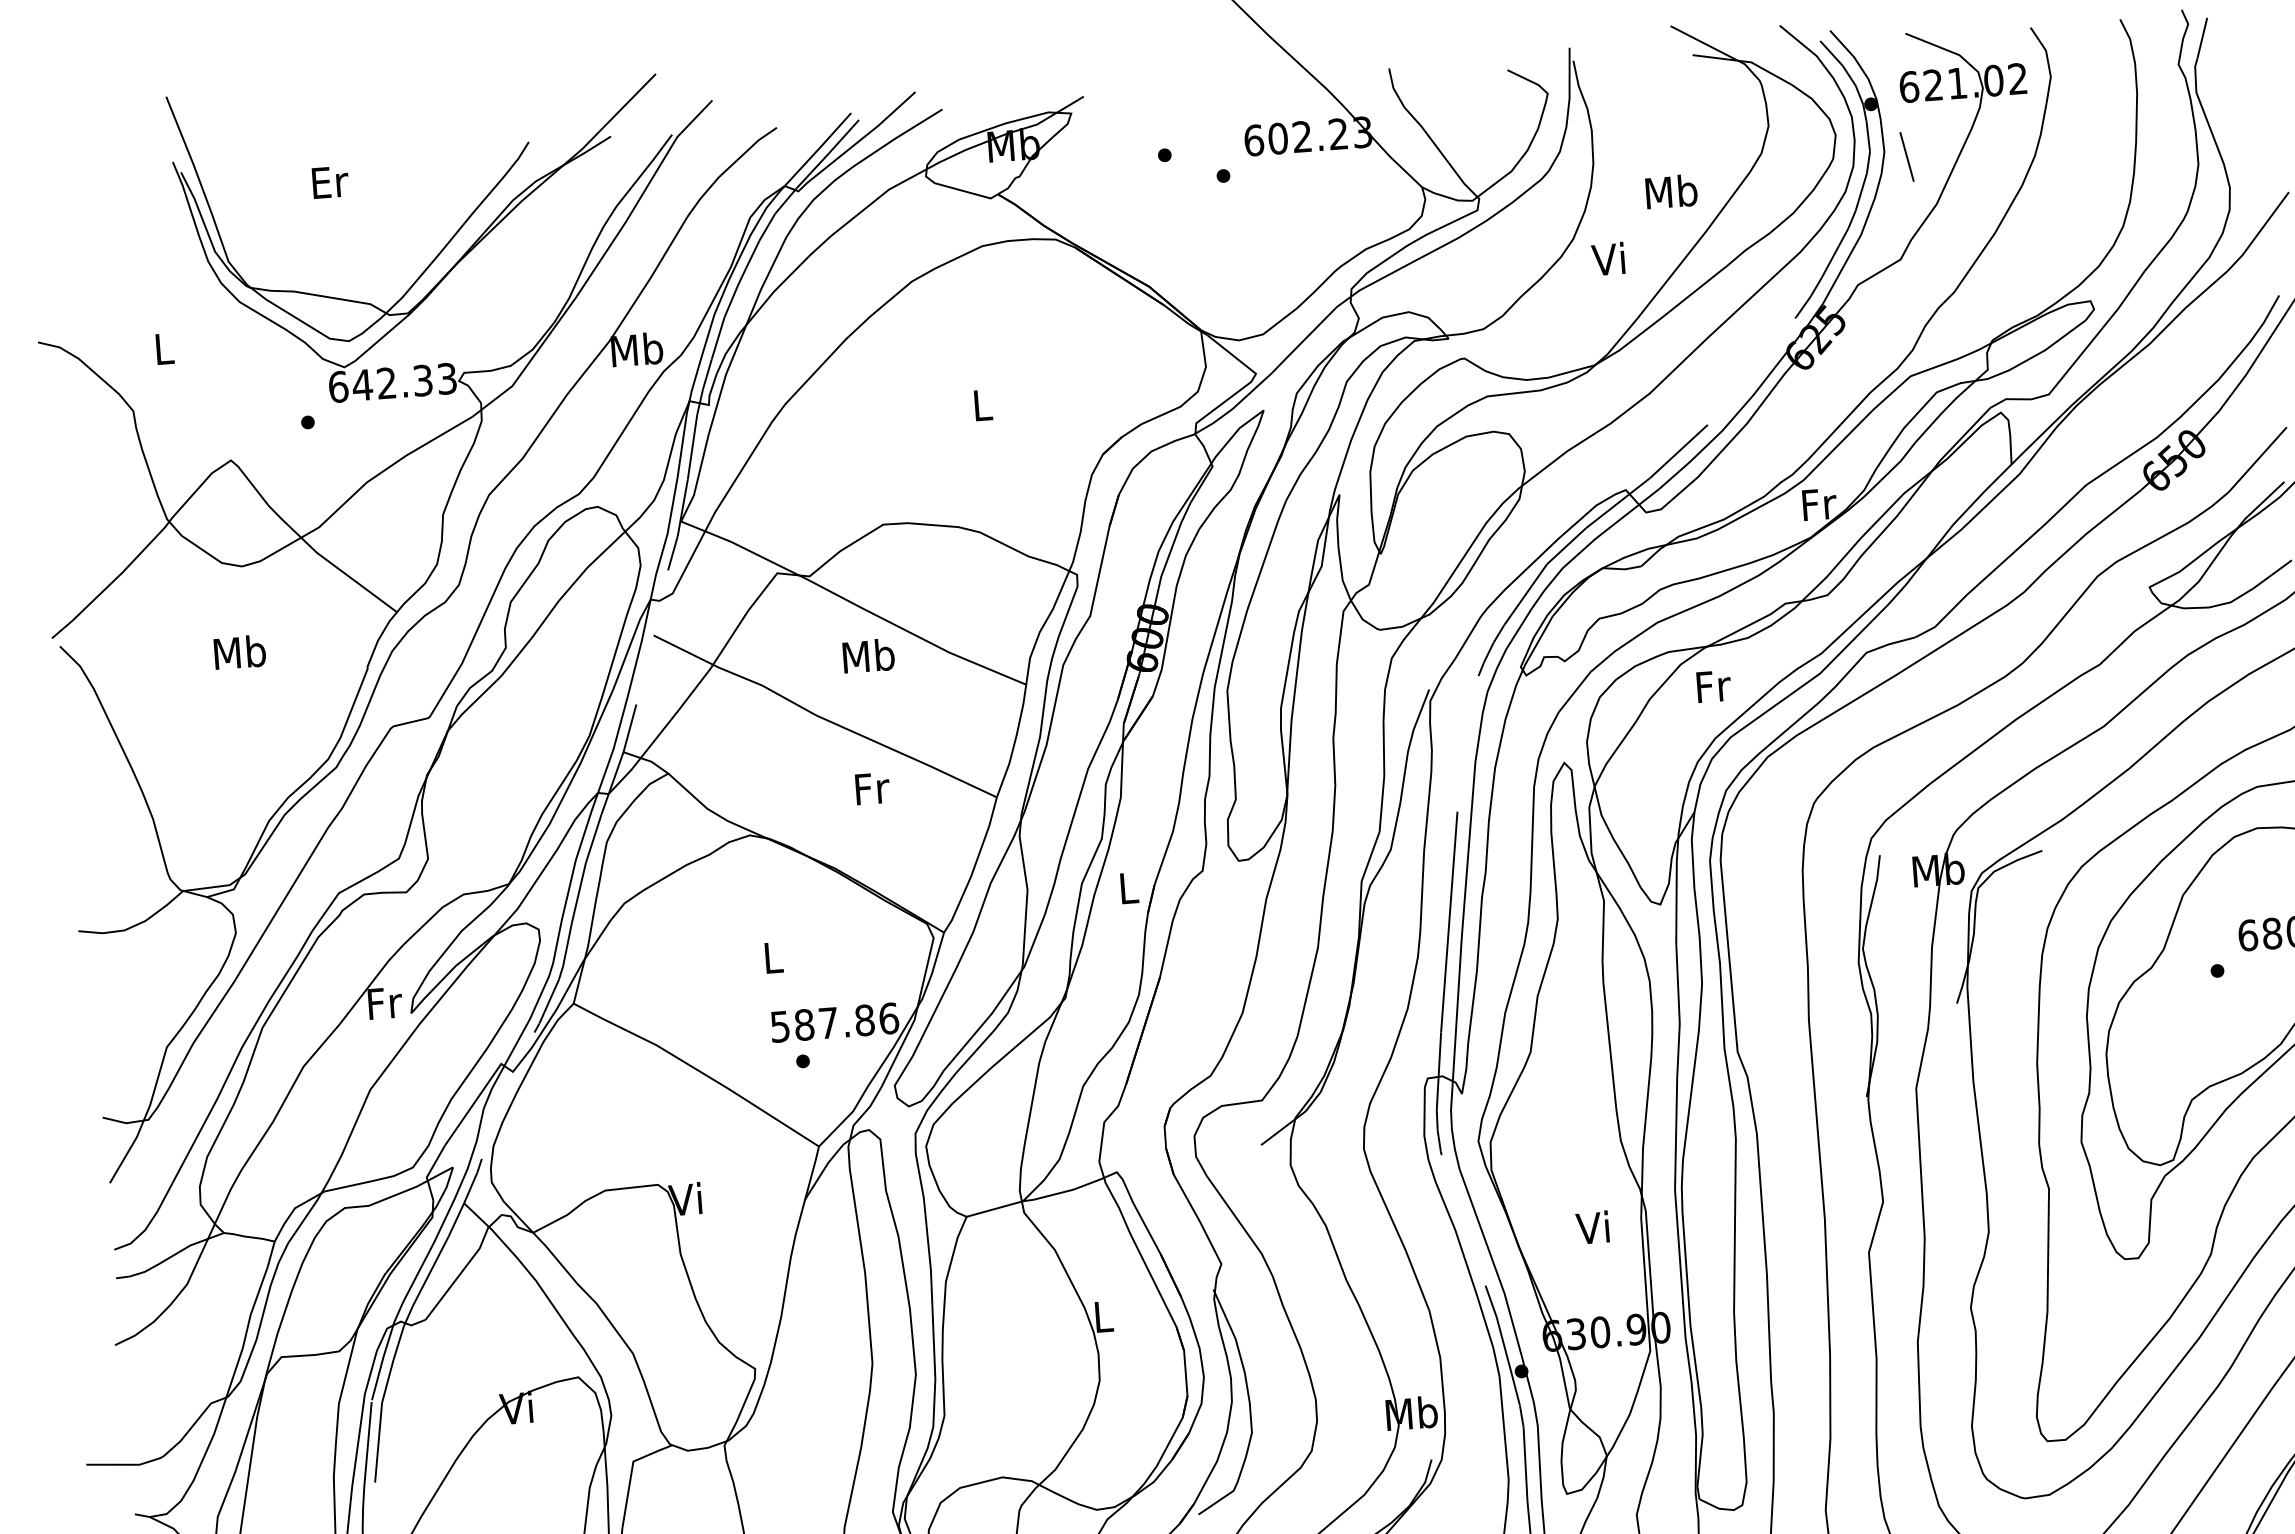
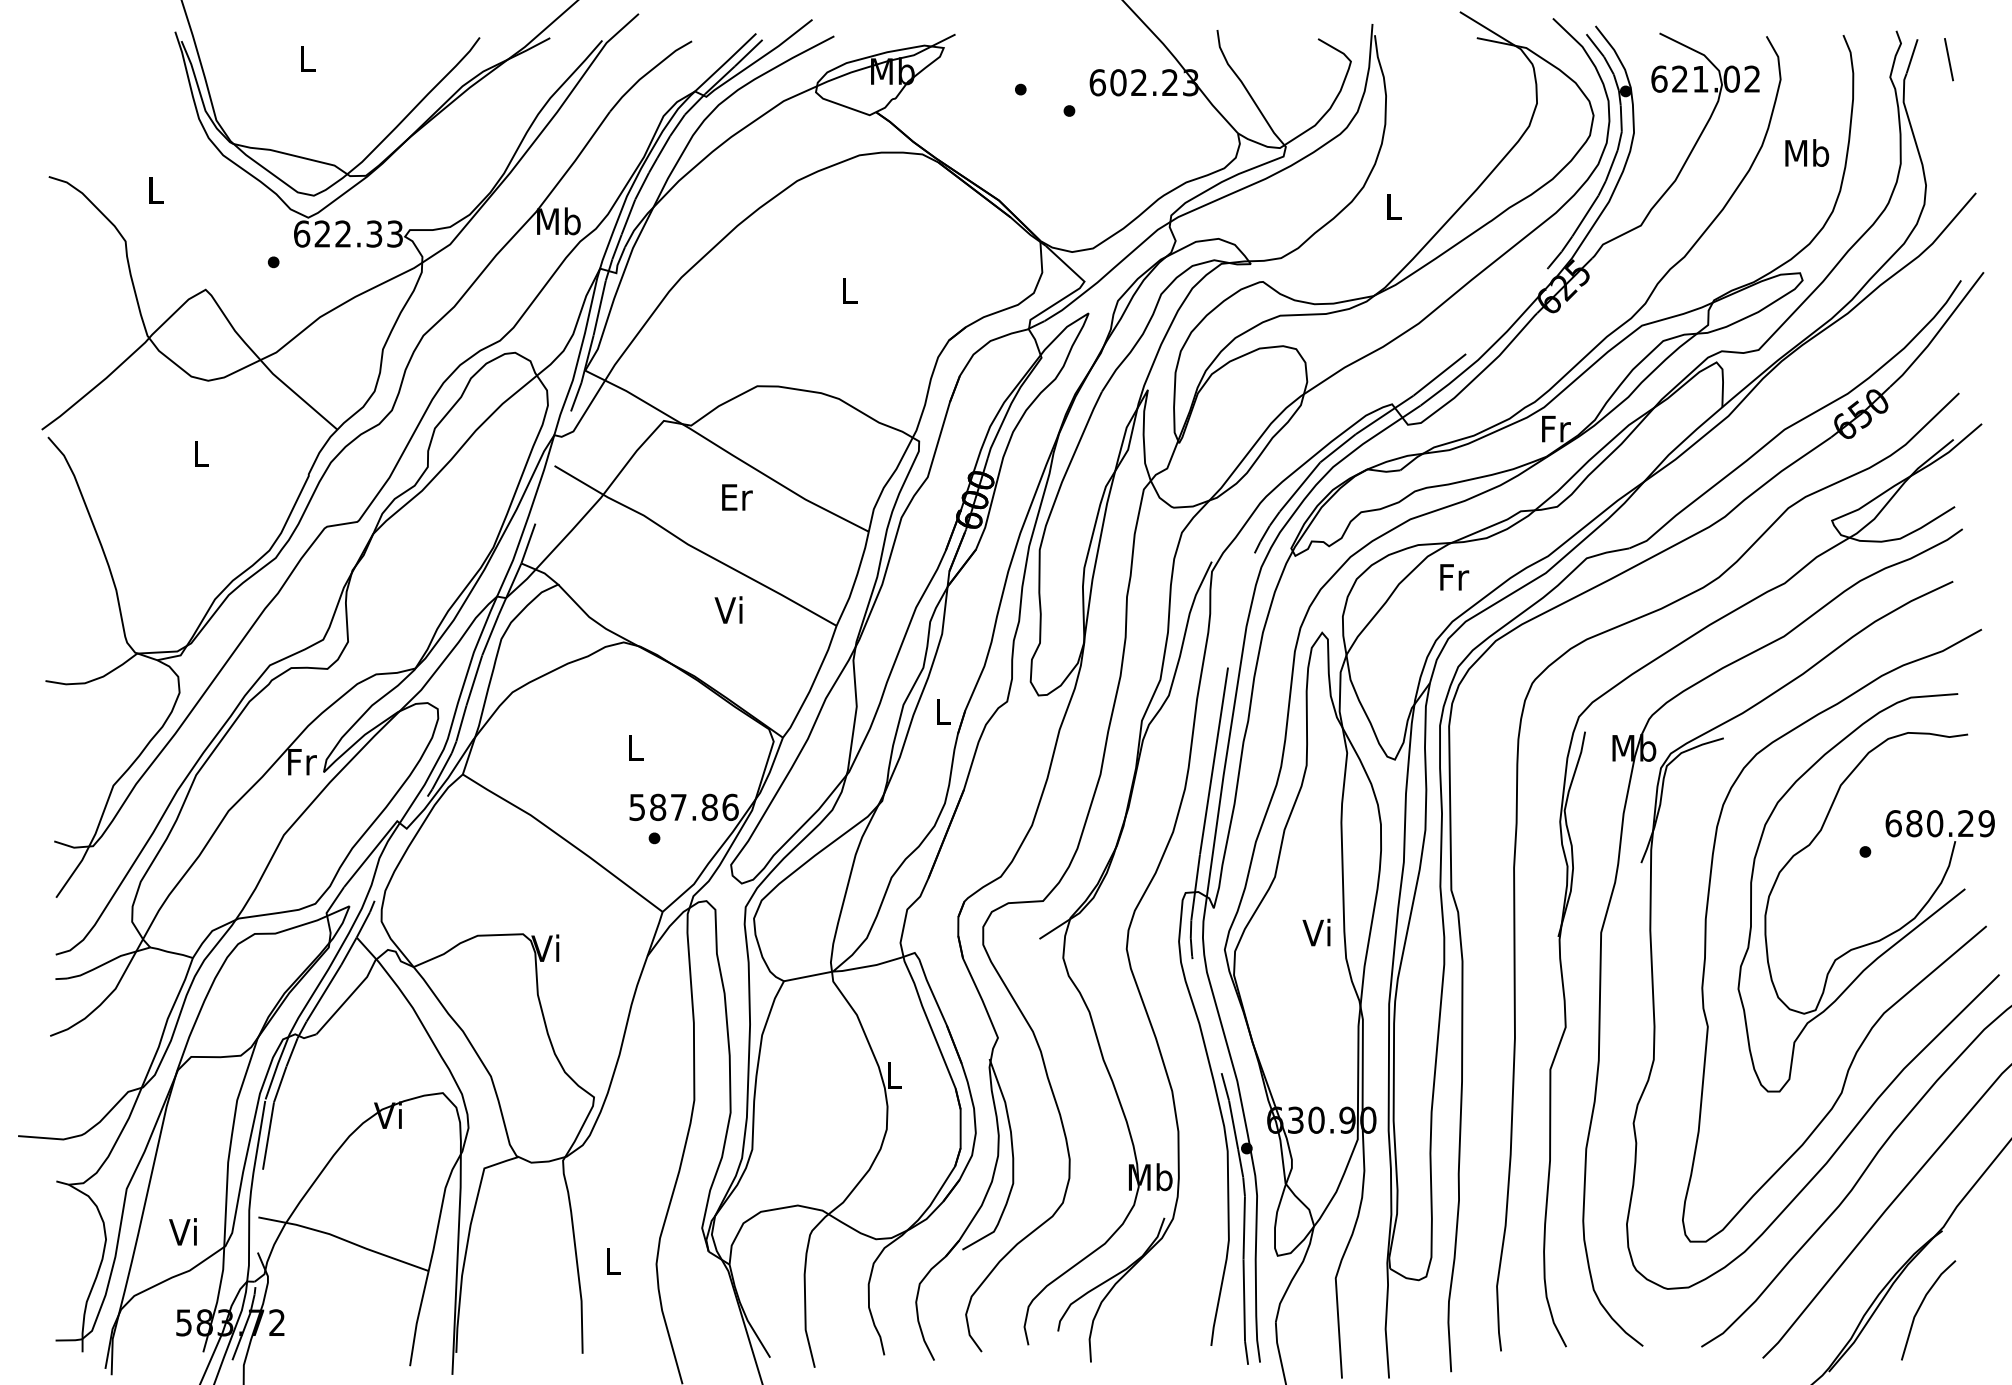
line: (1906, 156) -> (1948, 59), moved
text: (330, 182) -> (308, 59), Er -> L
text: (1671, 190) -> (1807, 152), moved
text: (1607, 259) -> (1391, 206), Vi -> L
text: (362, 384) -> (322, 233), 642.33 -> 622.33
text: (239, 652) -> (200, 453), Mb -> L
text: (868, 656) -> (736, 497), Mb -> Er
text: (870, 787) -> (729, 609), Fr -> Vi
text: (1592, 1227) -> (1316, 932), moved

